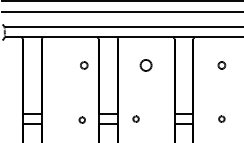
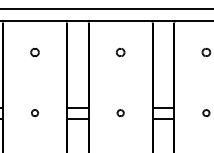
part: (84, 65) -> (35, 52), moved
part: (145, 65) -> (120, 52), size x0.62
part: (135, 118) -> (120, 112), moved
part: (81, 119) -> (34, 112), moved

